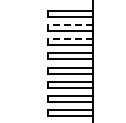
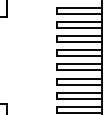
line: (70, 25) -> (79, 22), dashed -> solid
line: (70, 39) -> (79, 36), dashed -> solid

